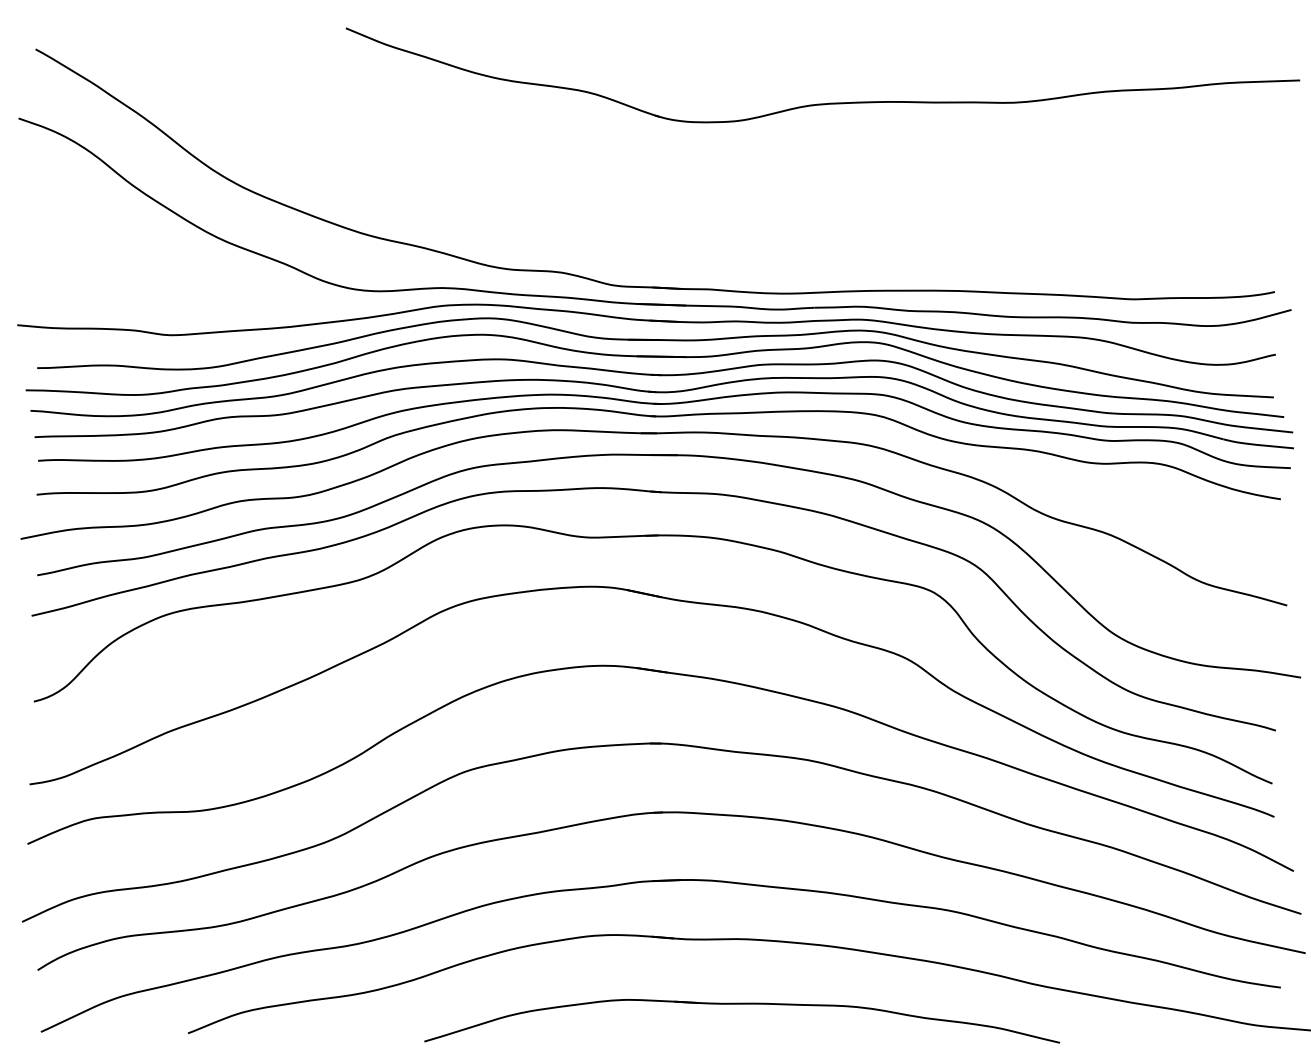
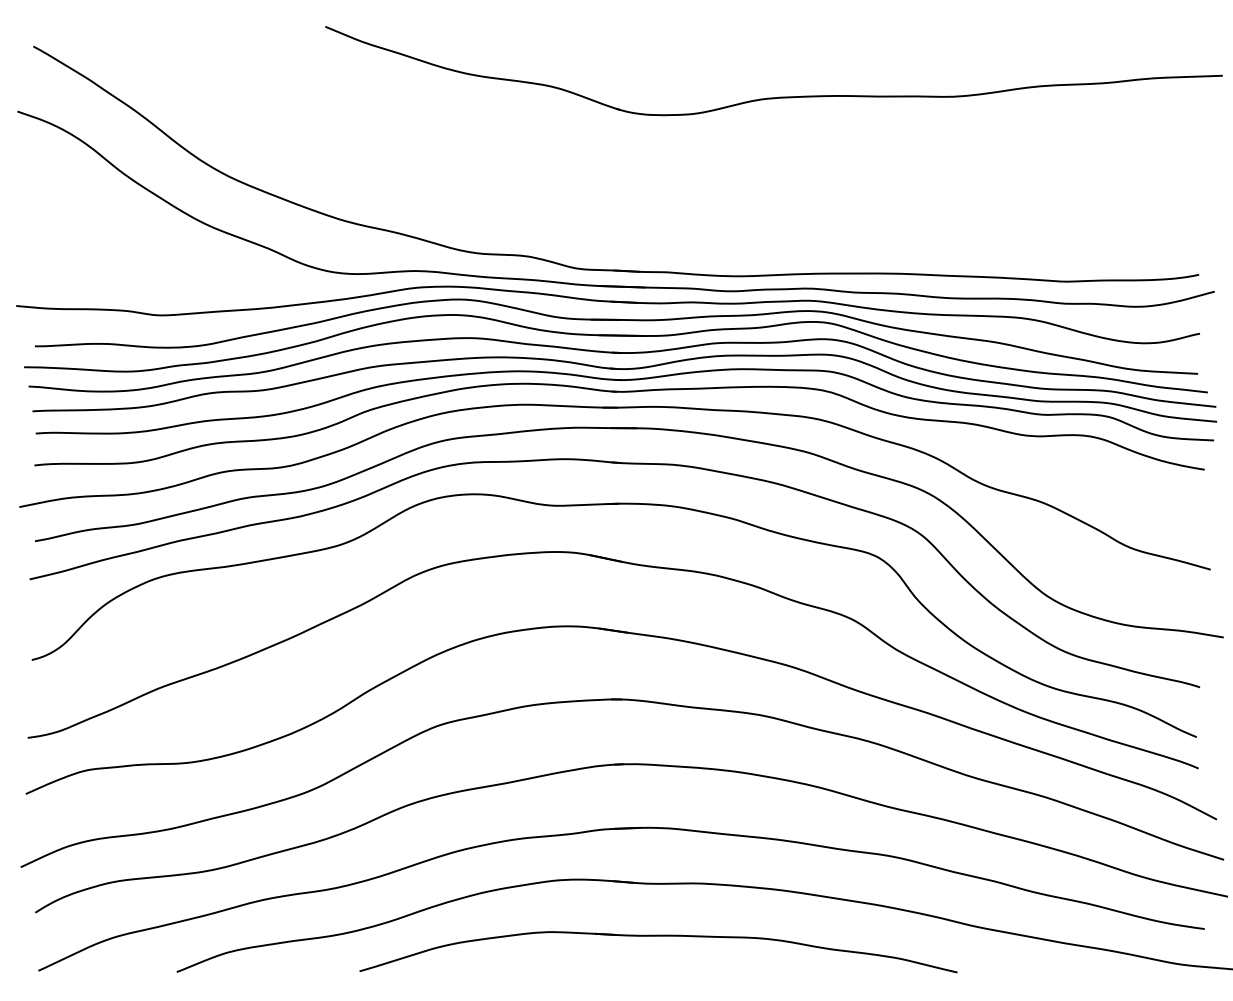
part: (742, 1004) -> (658, 936), moved

